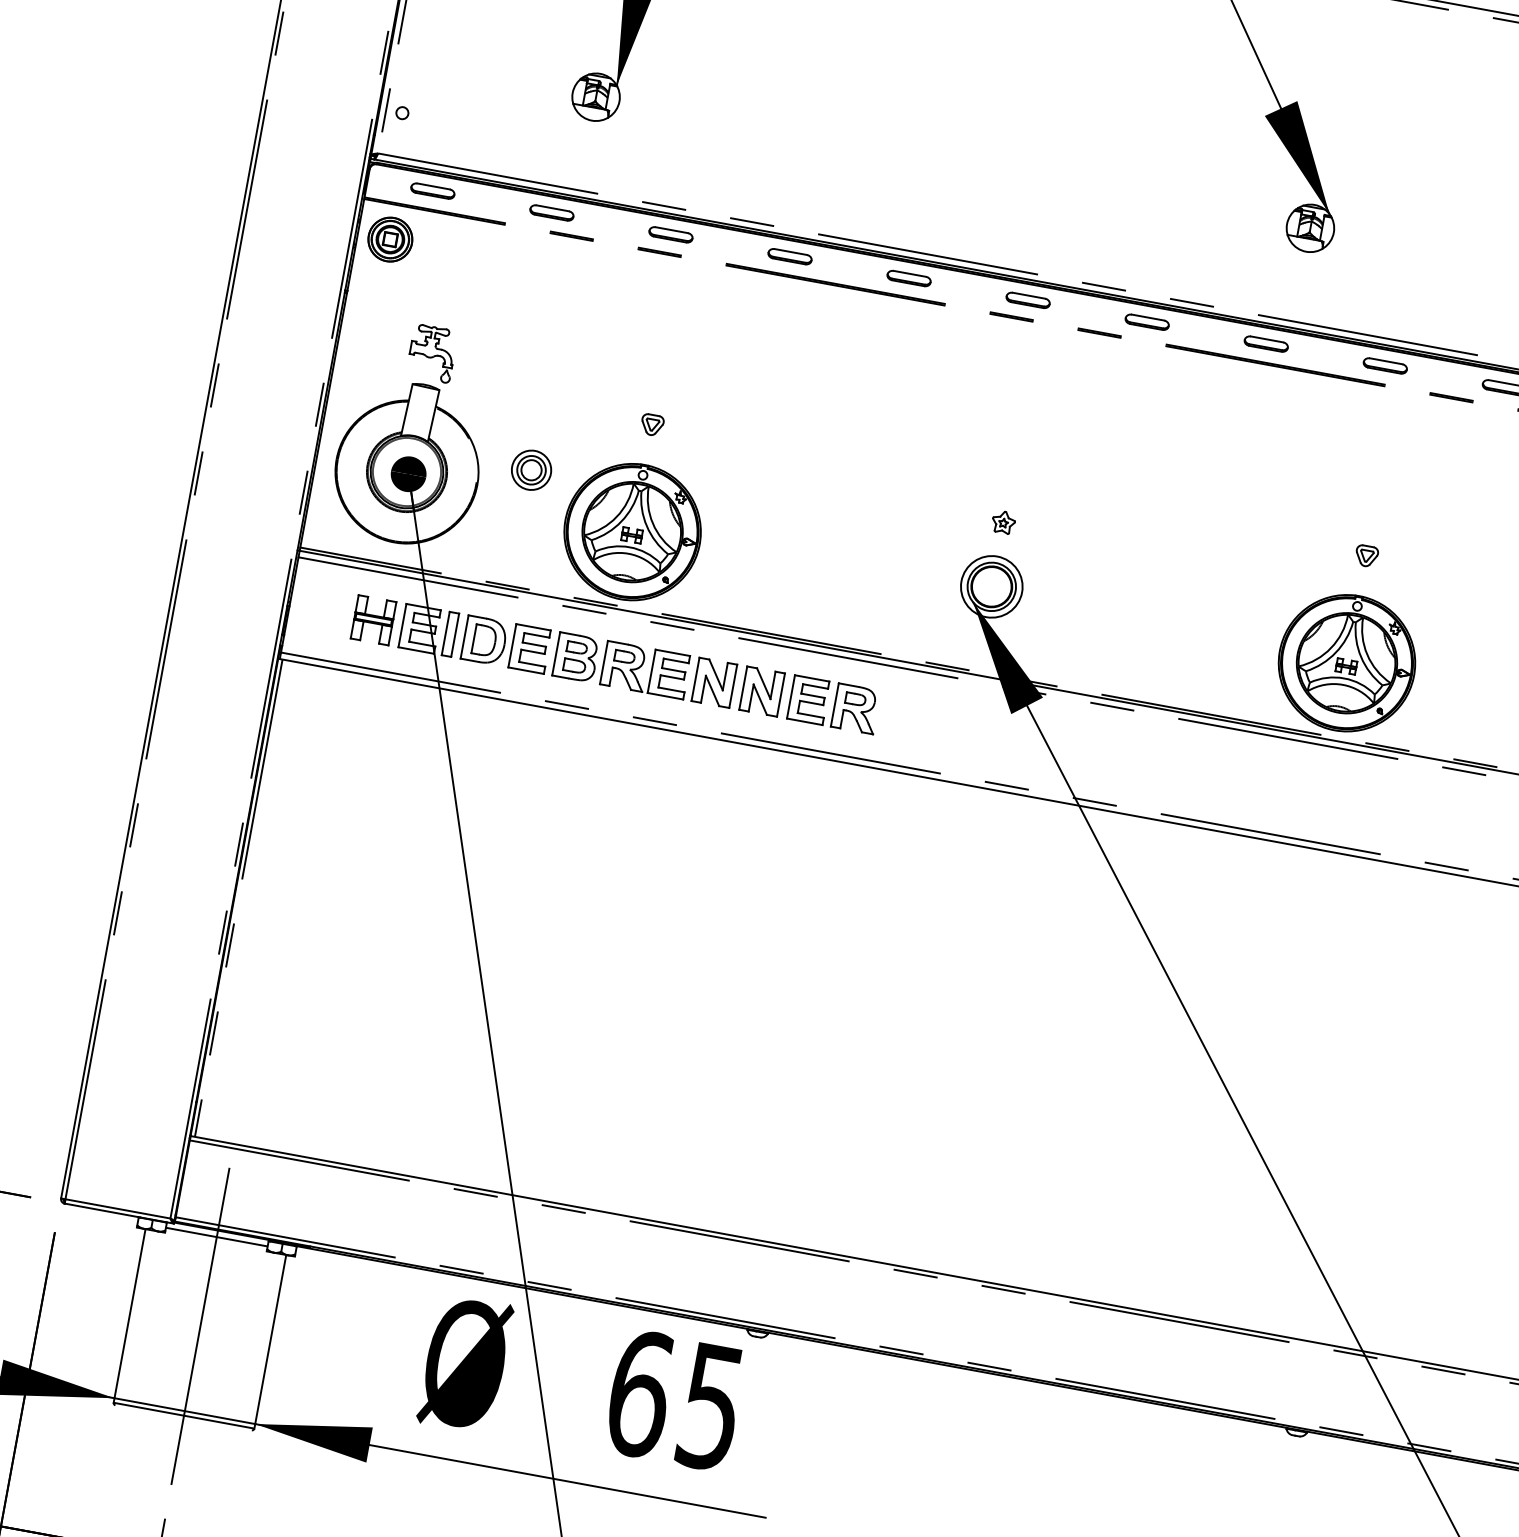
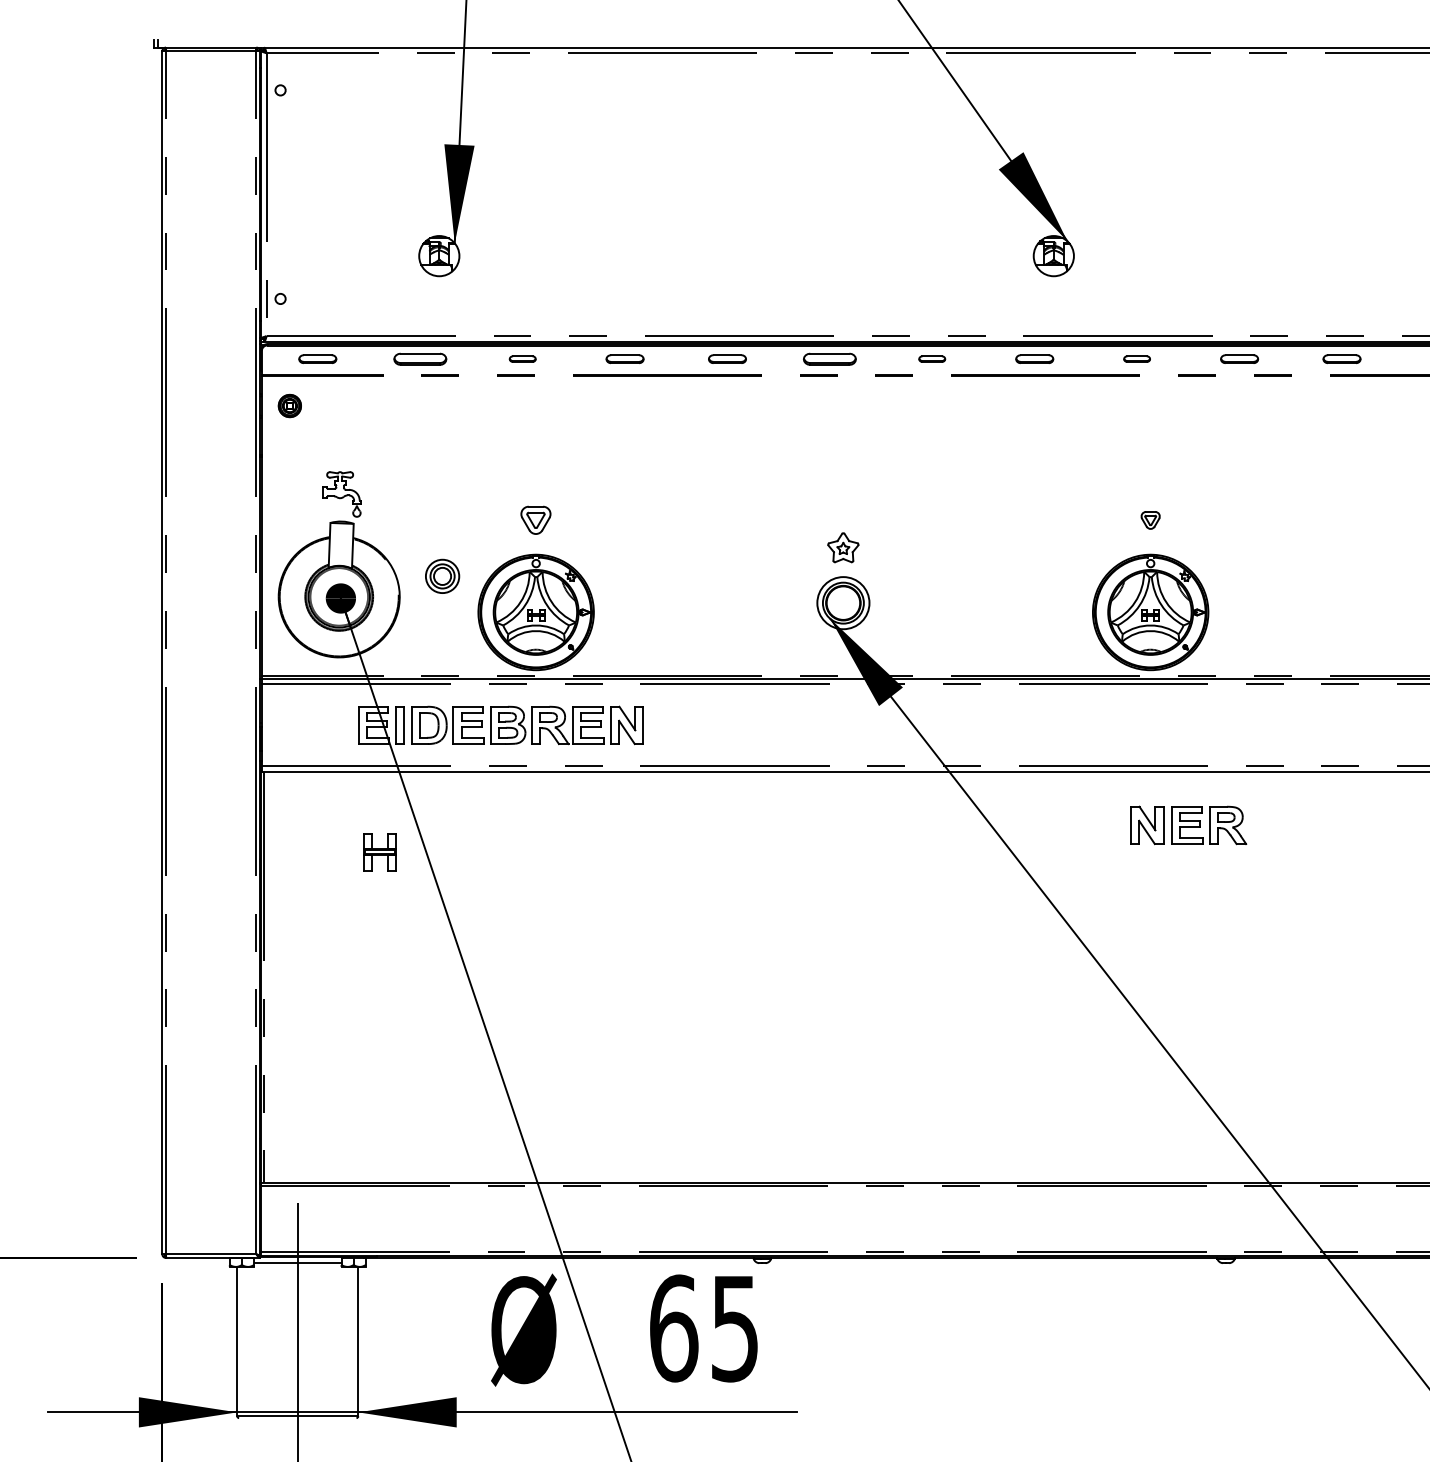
part: (551, 212) -> (419, 358), size x1.4
part: (670, 233) -> (522, 358), size x0.7
part: (390, 238) -> (289, 405), size x0.6
part: (1027, 299) -> (829, 358), size x1.4
part: (1146, 321) -> (931, 358), size x0.7
part: (1384, 364) -> (1136, 358), size x0.7
part: (652, 425) -> (536, 520), size x1.6
part: (1003, 522) -> (843, 547), size x1.6
part: (372, 620) -> (379, 852), moved
part: (810, 700) -> (1188, 825), moved

